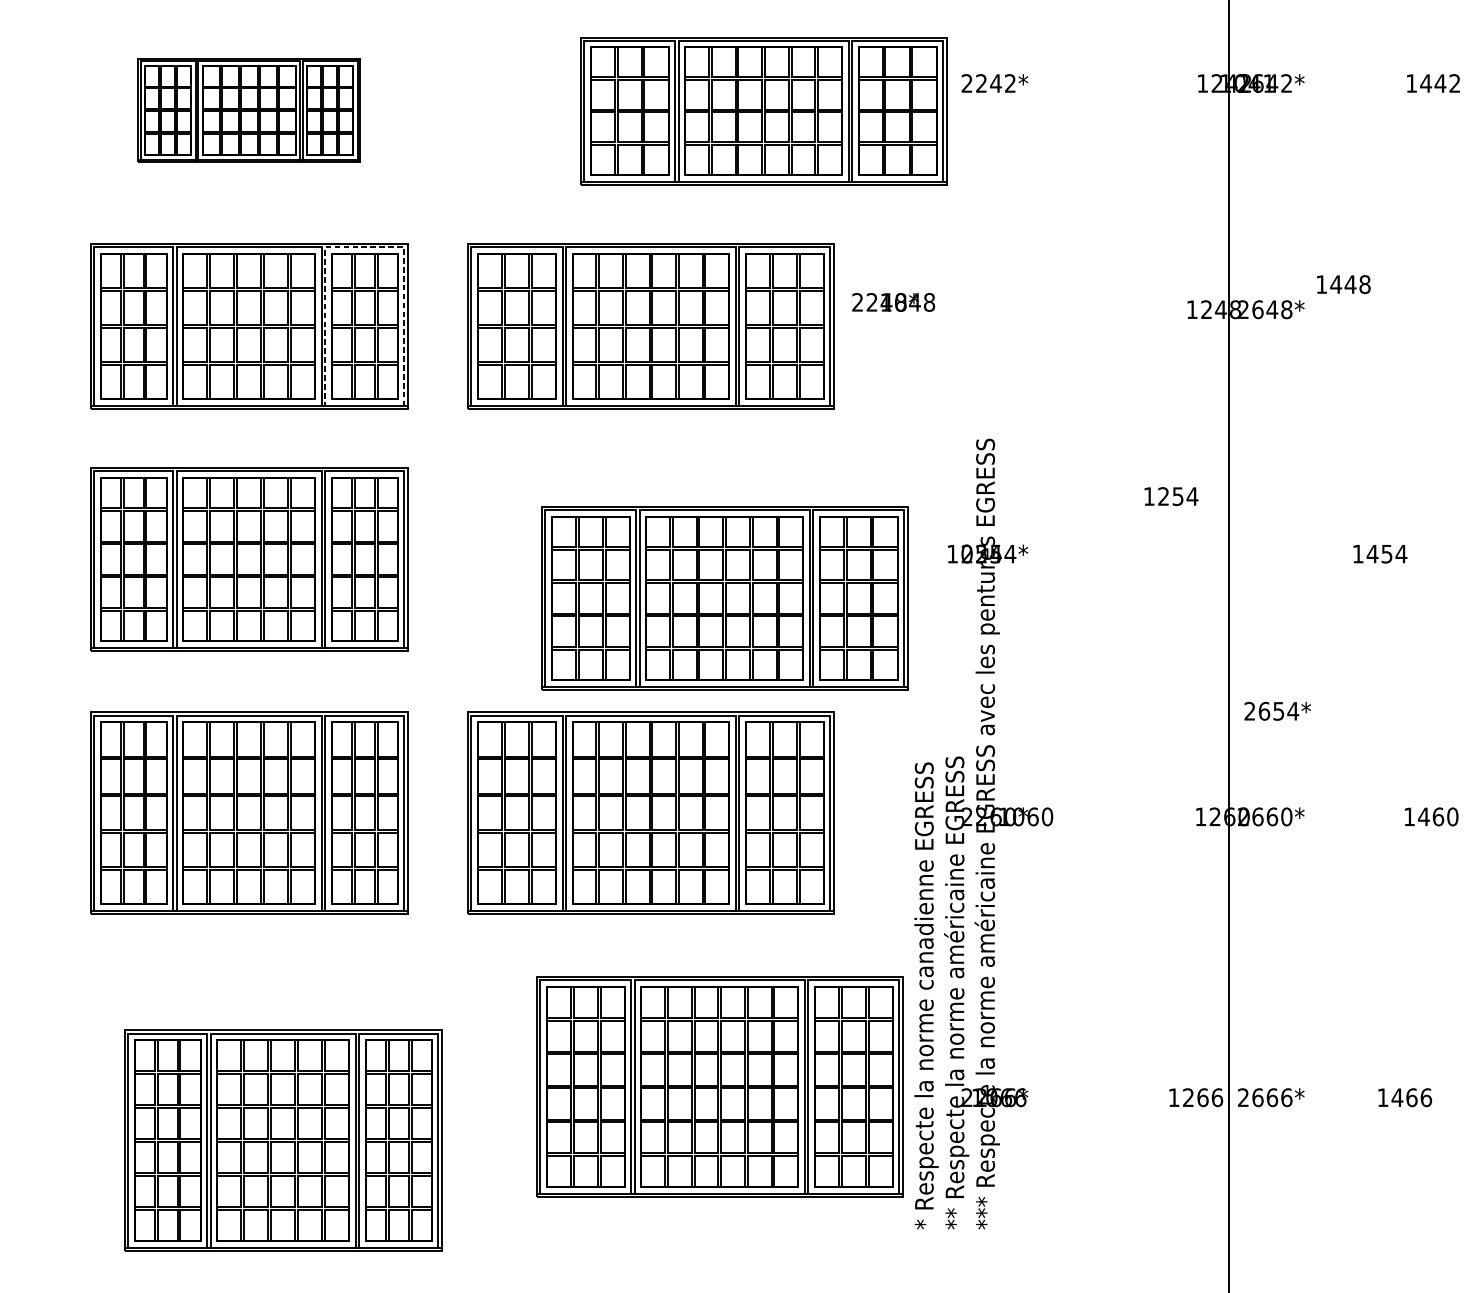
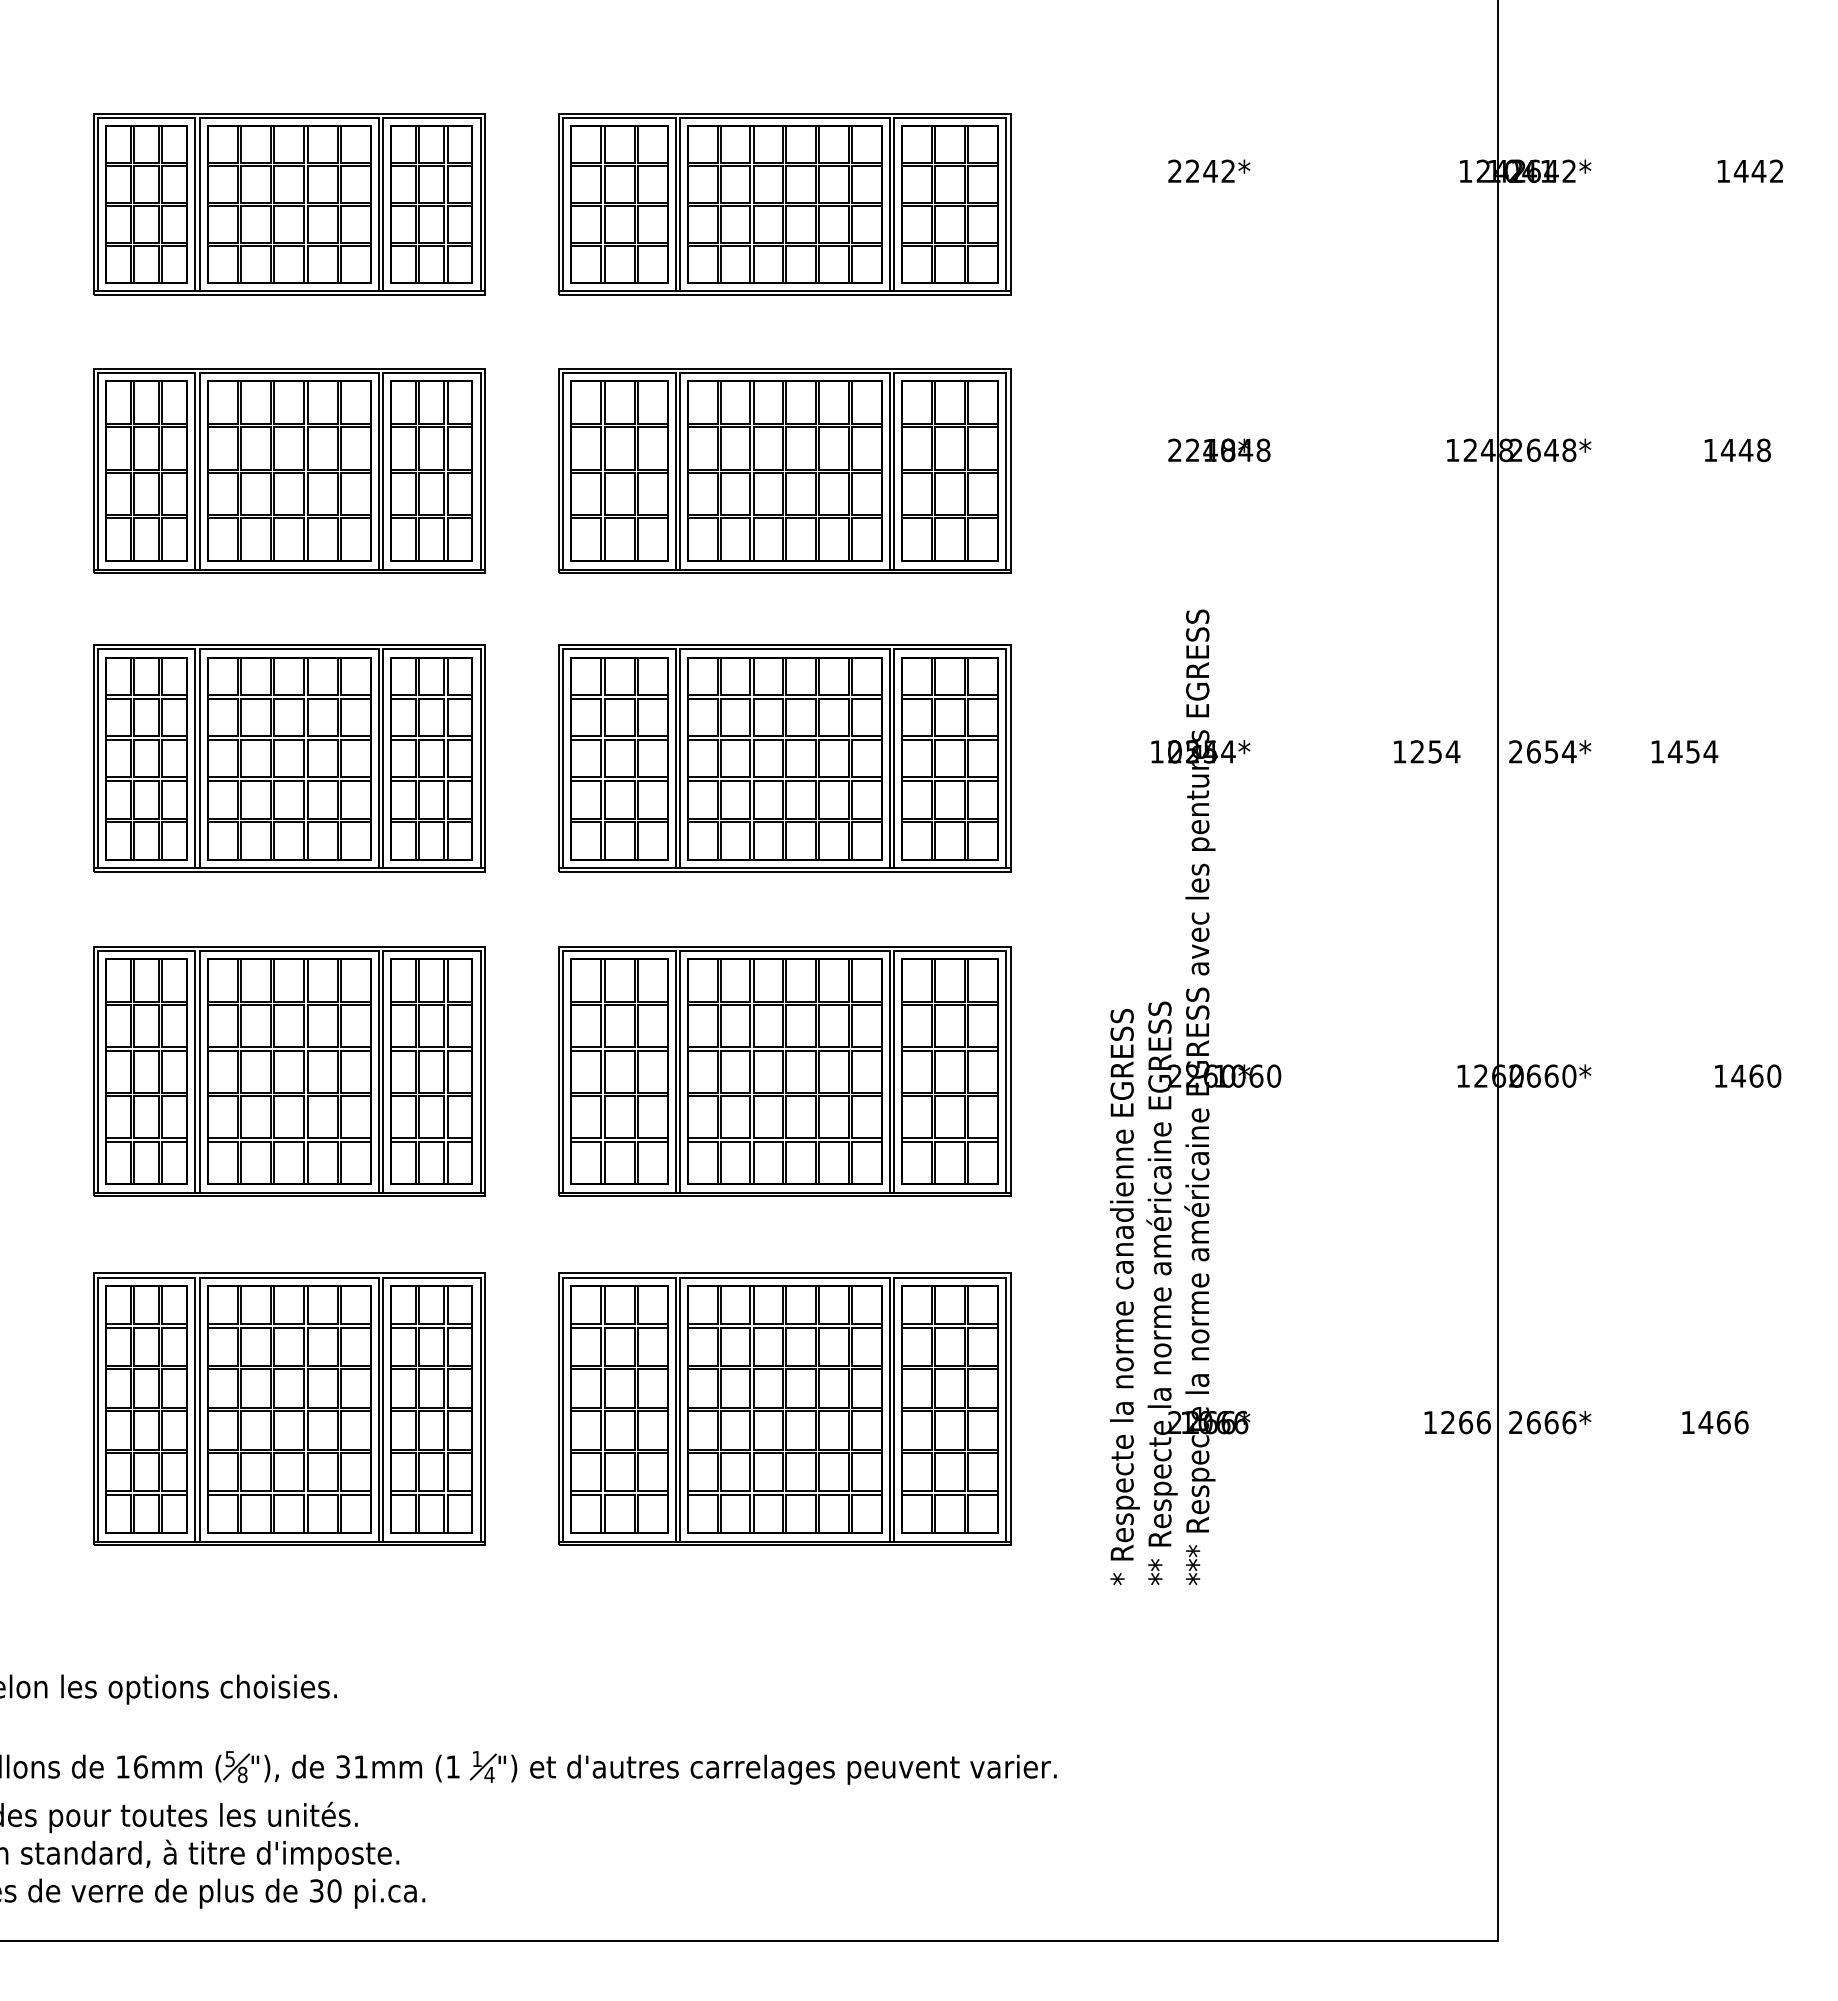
part: (249, 110) -> (289, 204), size x1.43
part: (763, 111) -> (784, 204), moved
line: (364, 247) -> (431, 373), dashed -> solid
text: (1343, 284) -> (1737, 450), moved
text: (893, 302) -> (1219, 450), moved
text: (1171, 496) -> (1427, 751), moved
part: (724, 598) -> (784, 758), moved
text: (1277, 711) -> (1550, 751), moved
part: (719, 1086) -> (784, 1408), moved
part: (283, 1139) -> (289, 1408), moved

